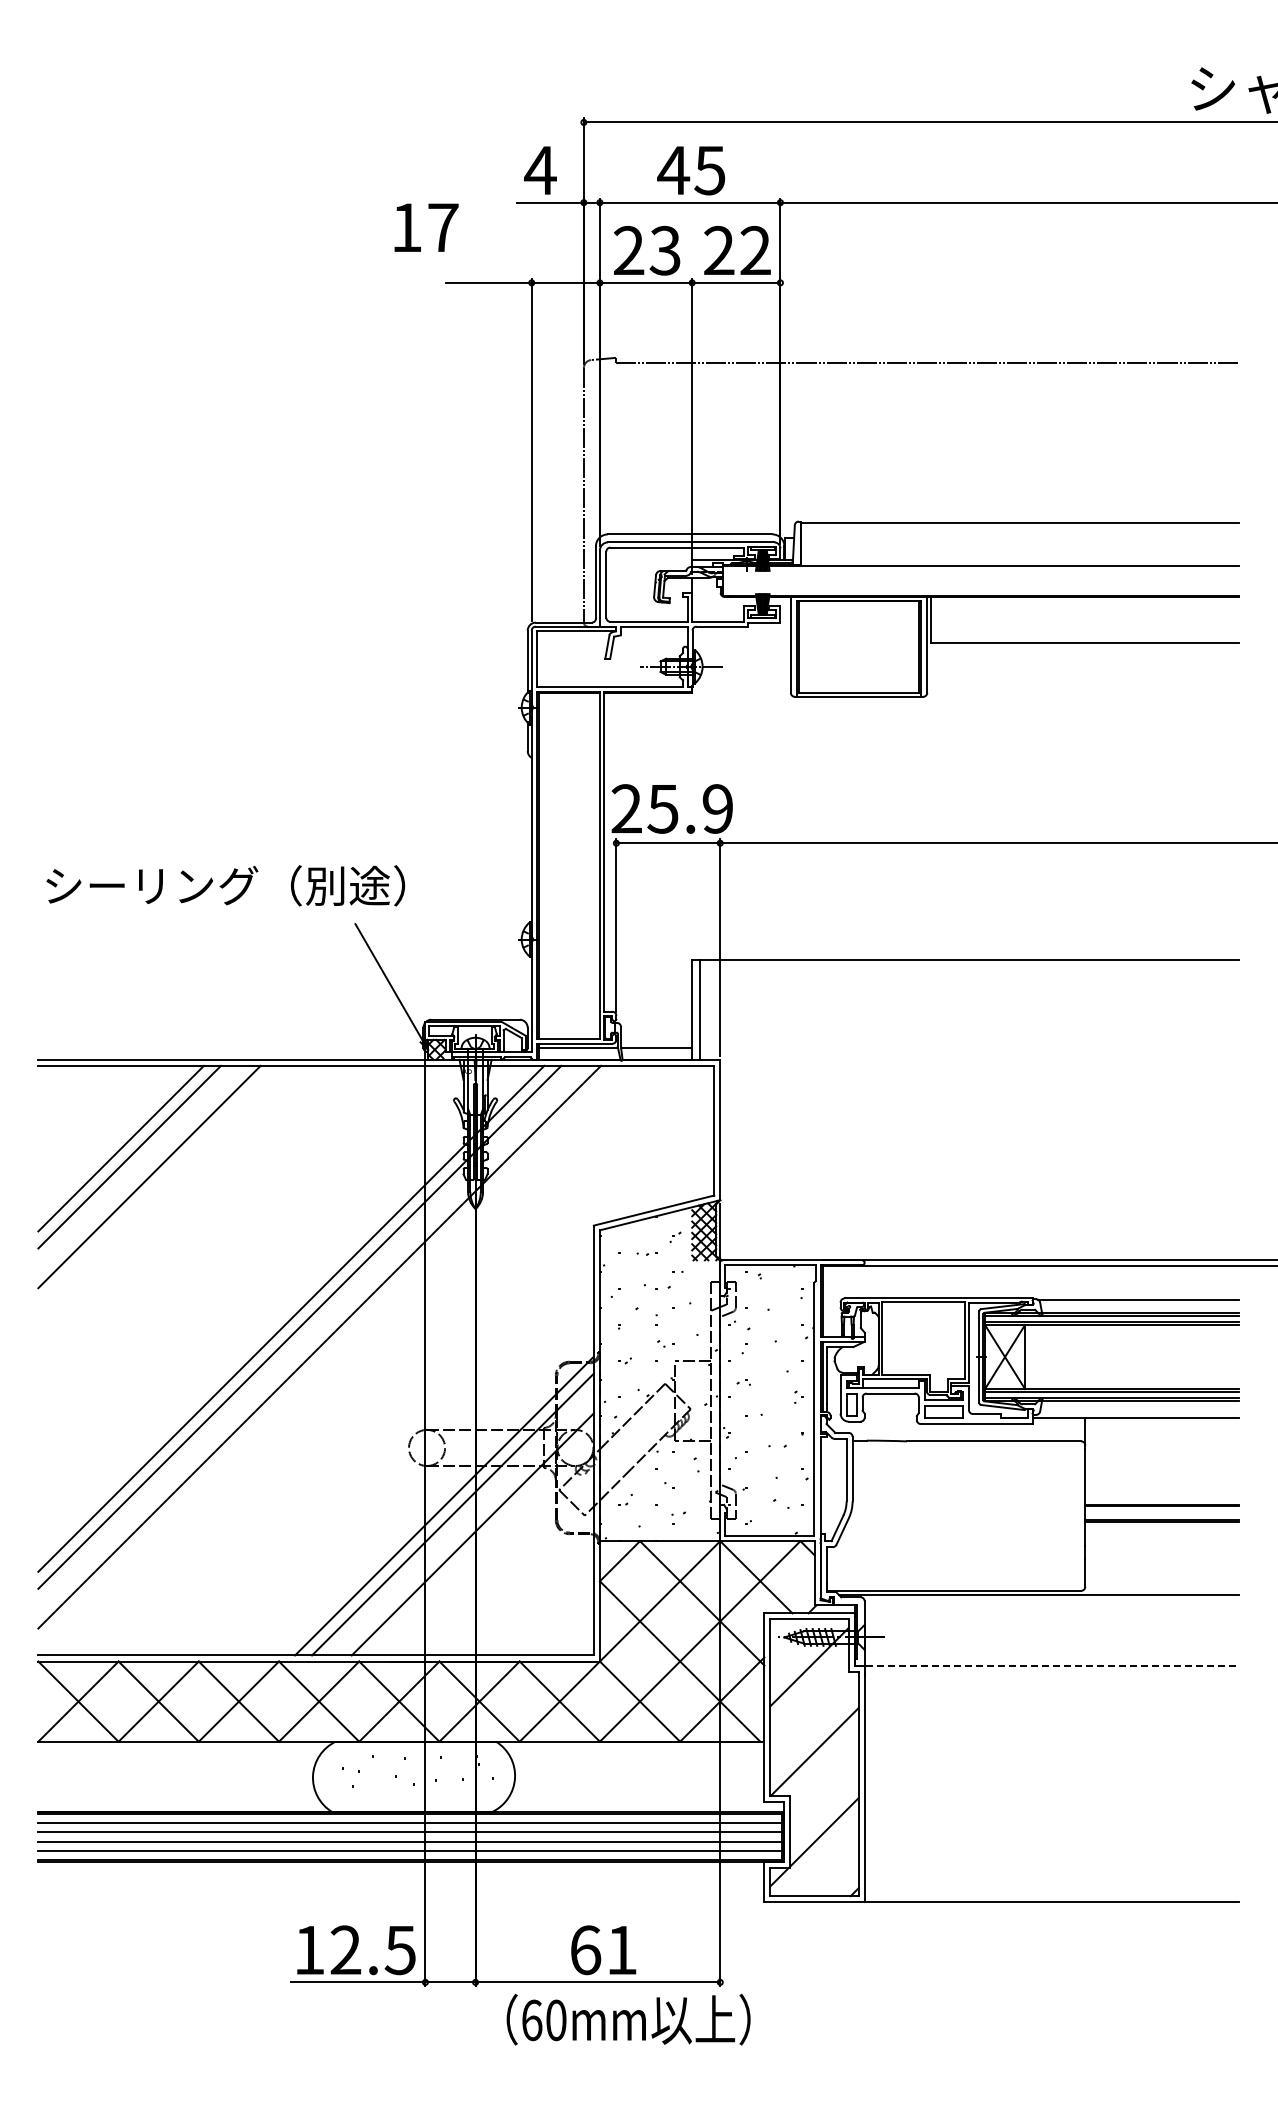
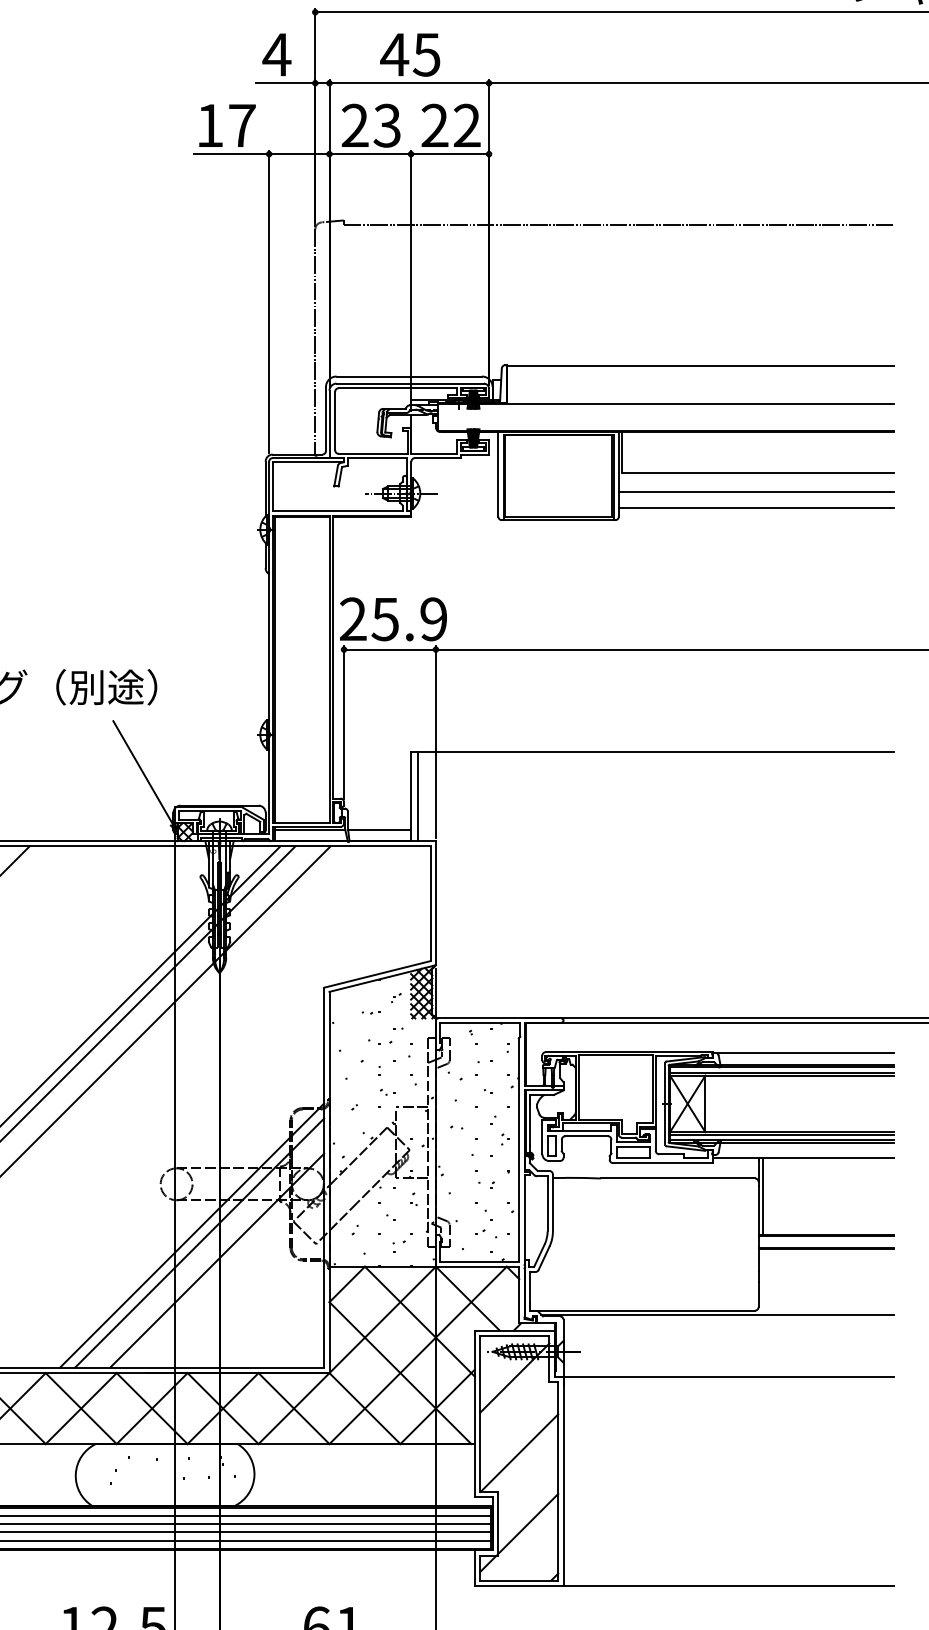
text: (426, 227) -> (227, 125), moved
line: (1082, 665) -> (756, 492), added
line: (1082, 683) -> (756, 508), added
line: (1090, 1461) -> (763, 1196), added
line: (1047, 1665) -> (725, 1376), dashed -> solid

